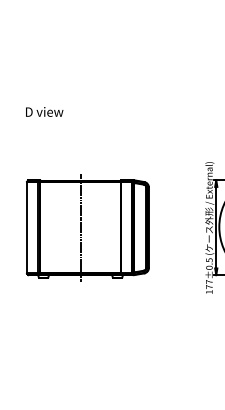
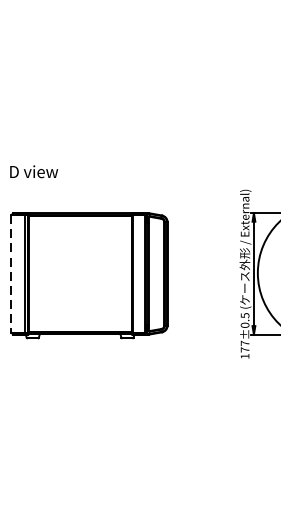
text: (44, 111) -> (33, 171), moved
line: (26, 227) -> (10, 273), solid -> dashed
line: (80, 227) -> (80, 273), removed

